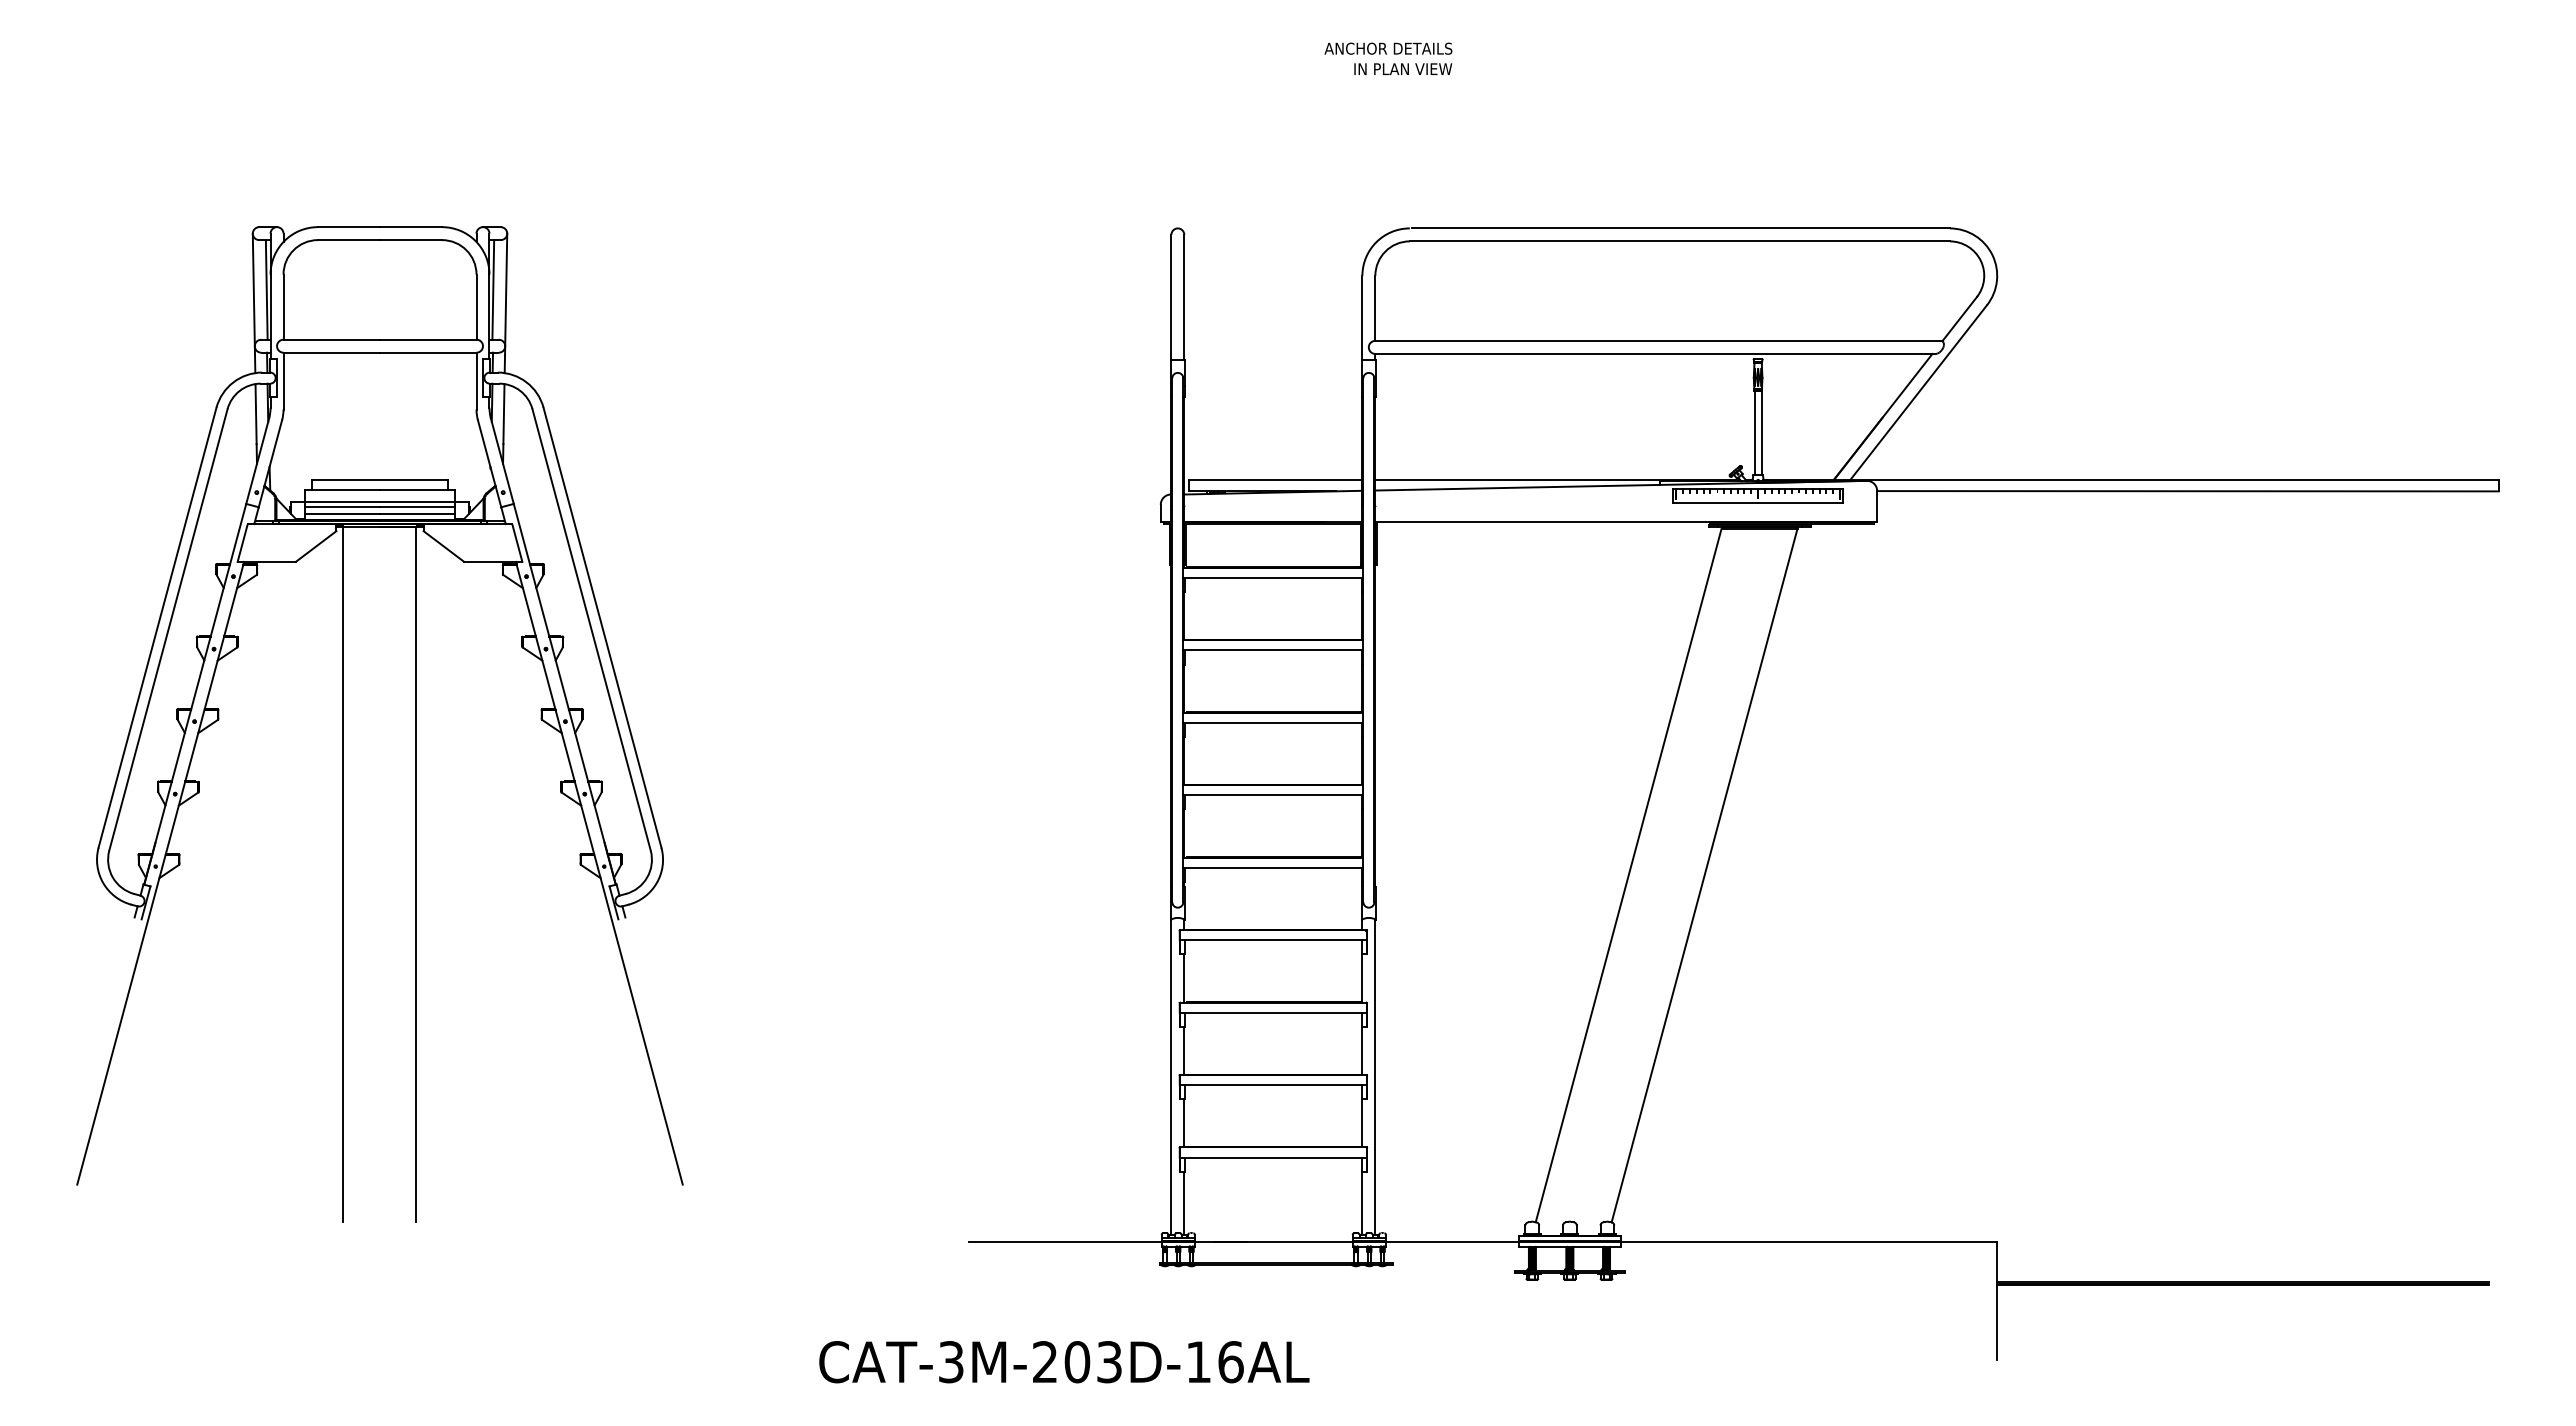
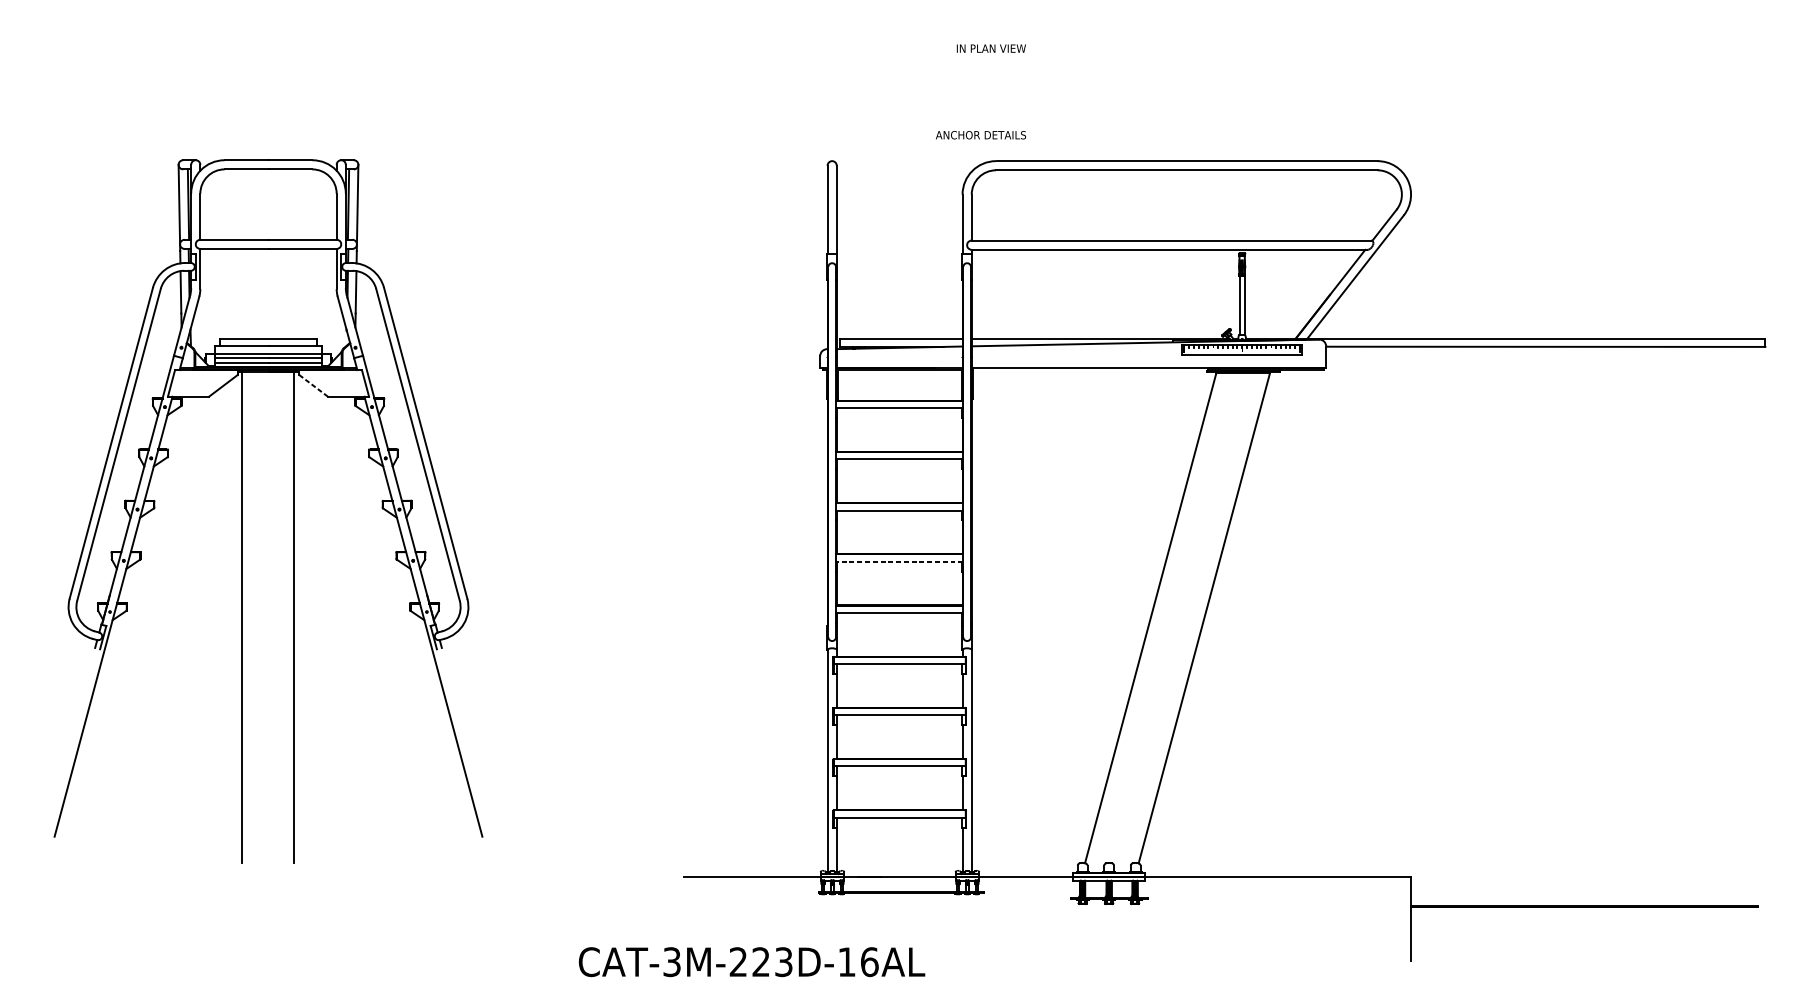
text: (1388, 48) -> (981, 135), moved
line: (443, 546) -> (313, 385), solid -> dashed
line: (1273, 795) -> (899, 561), solid -> dashed
text: (1077, 1362) -> (761, 962), CAT-3M-203D-16AL -> CAT-3M-223D-16AL

